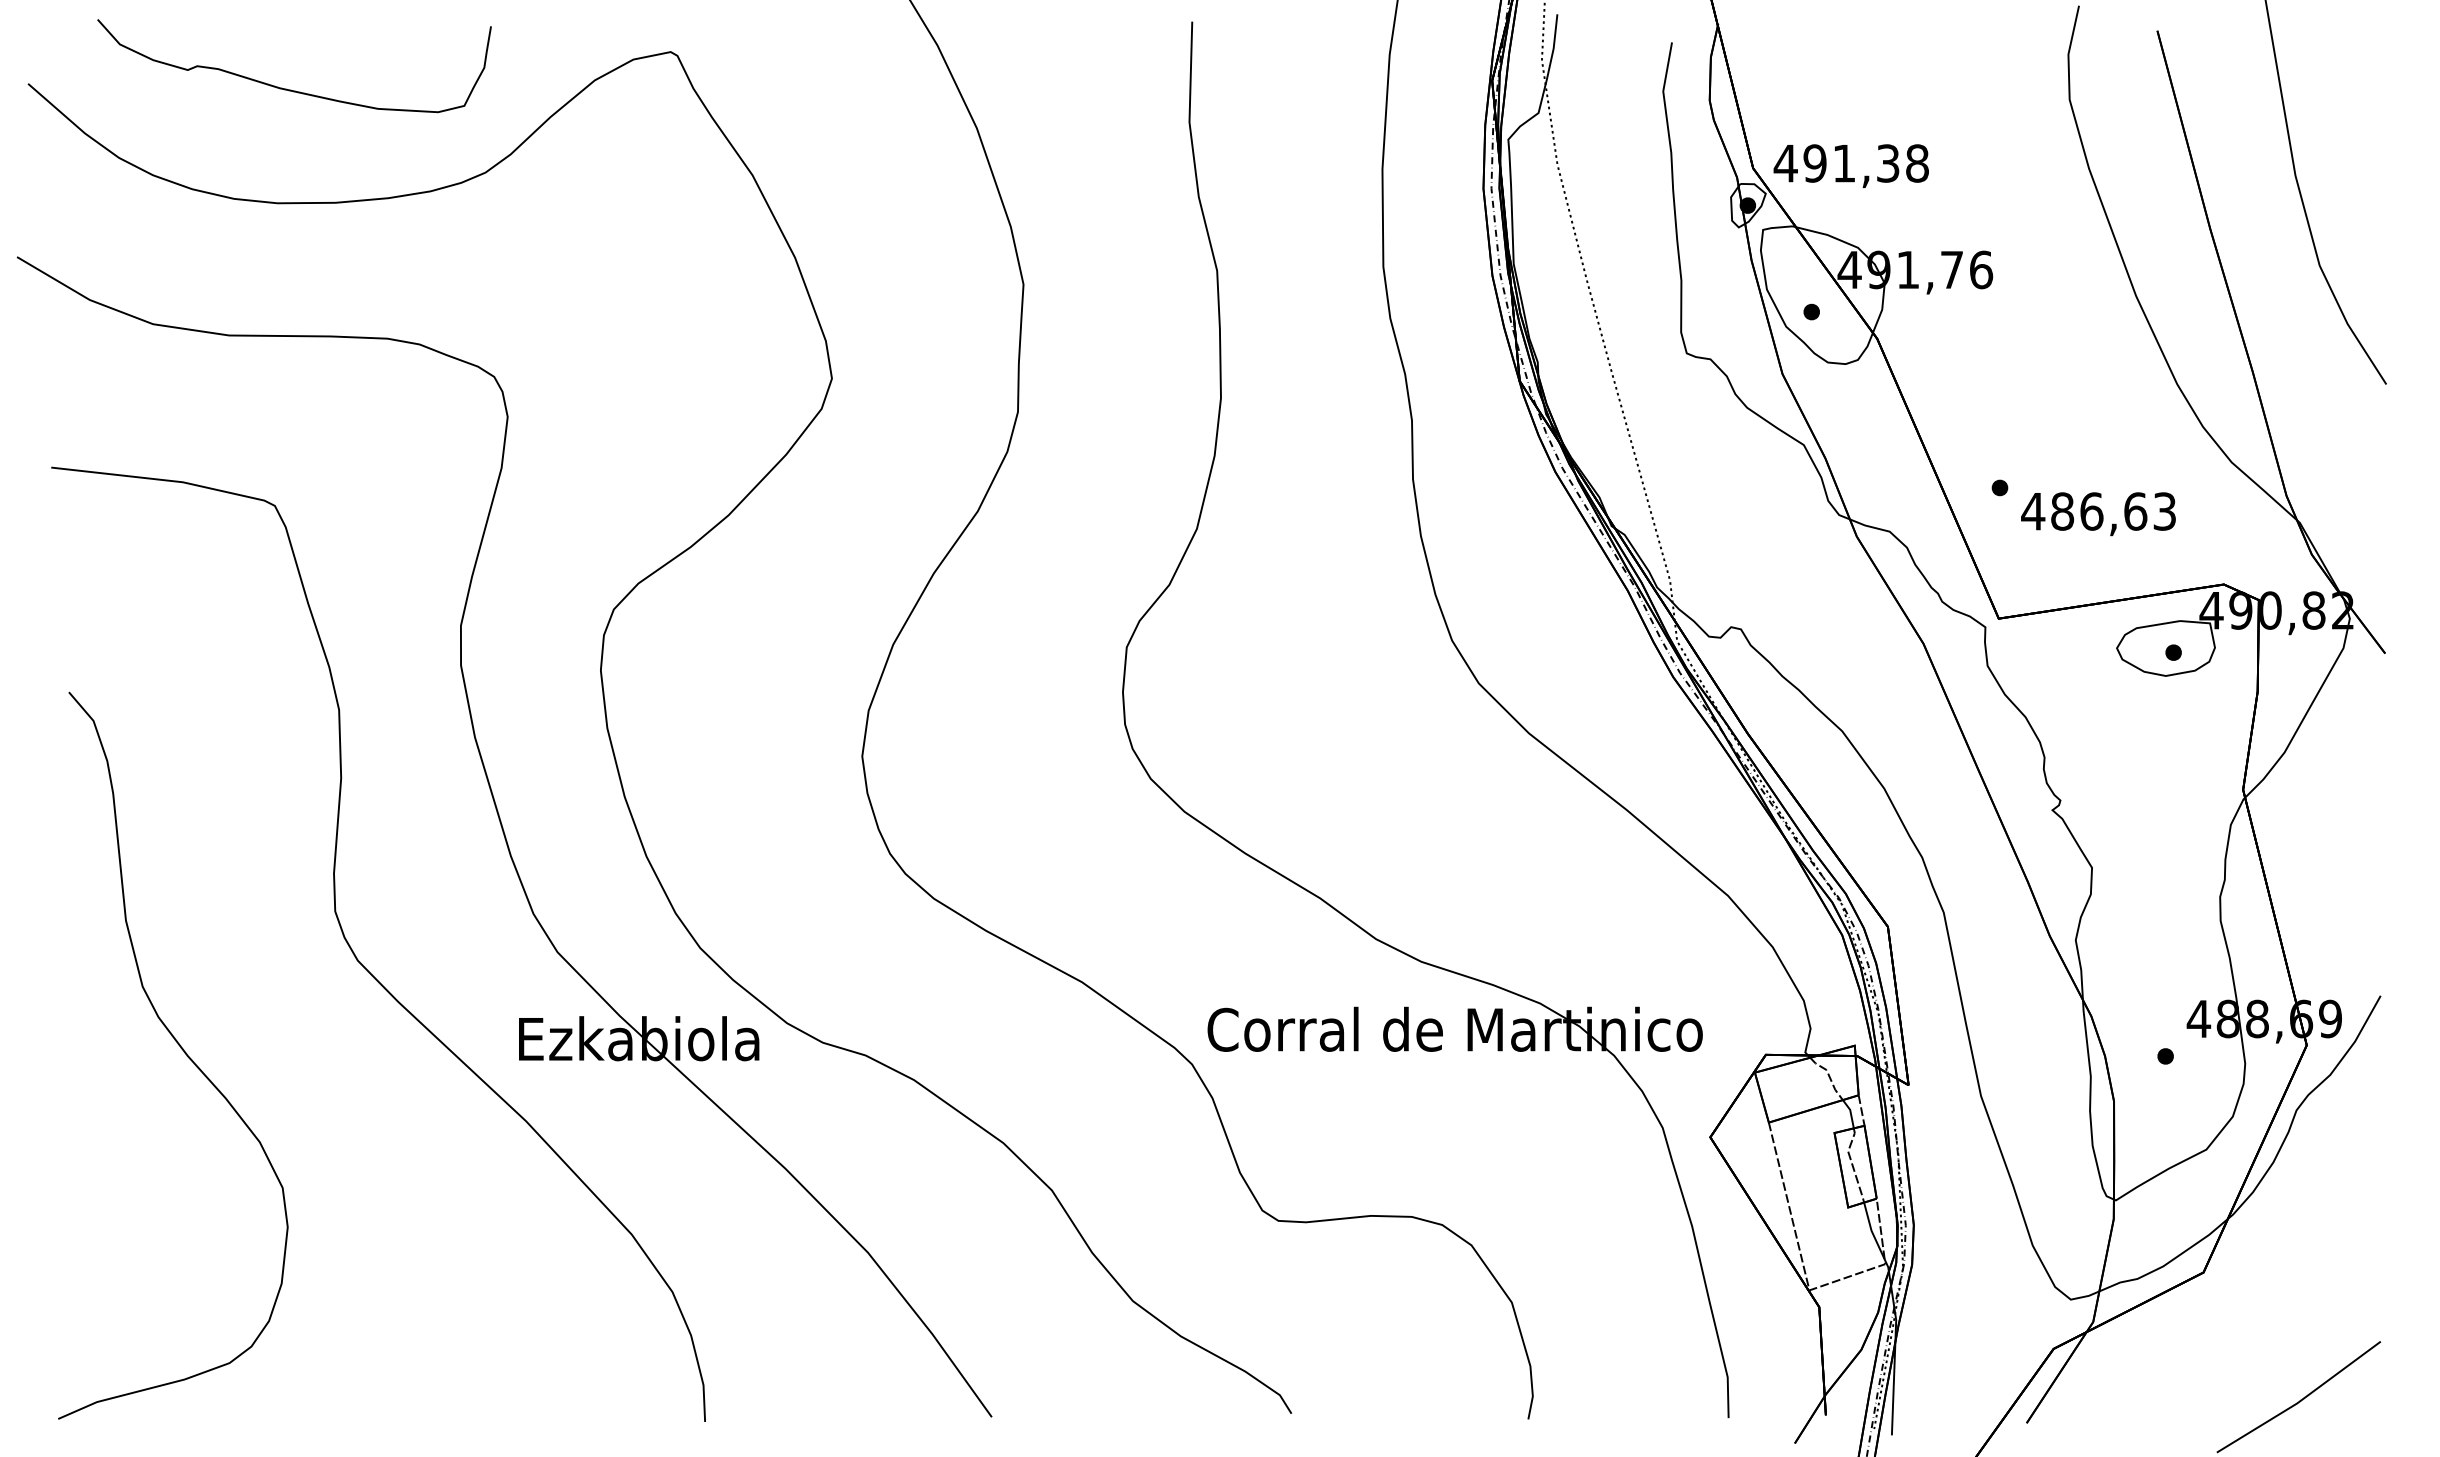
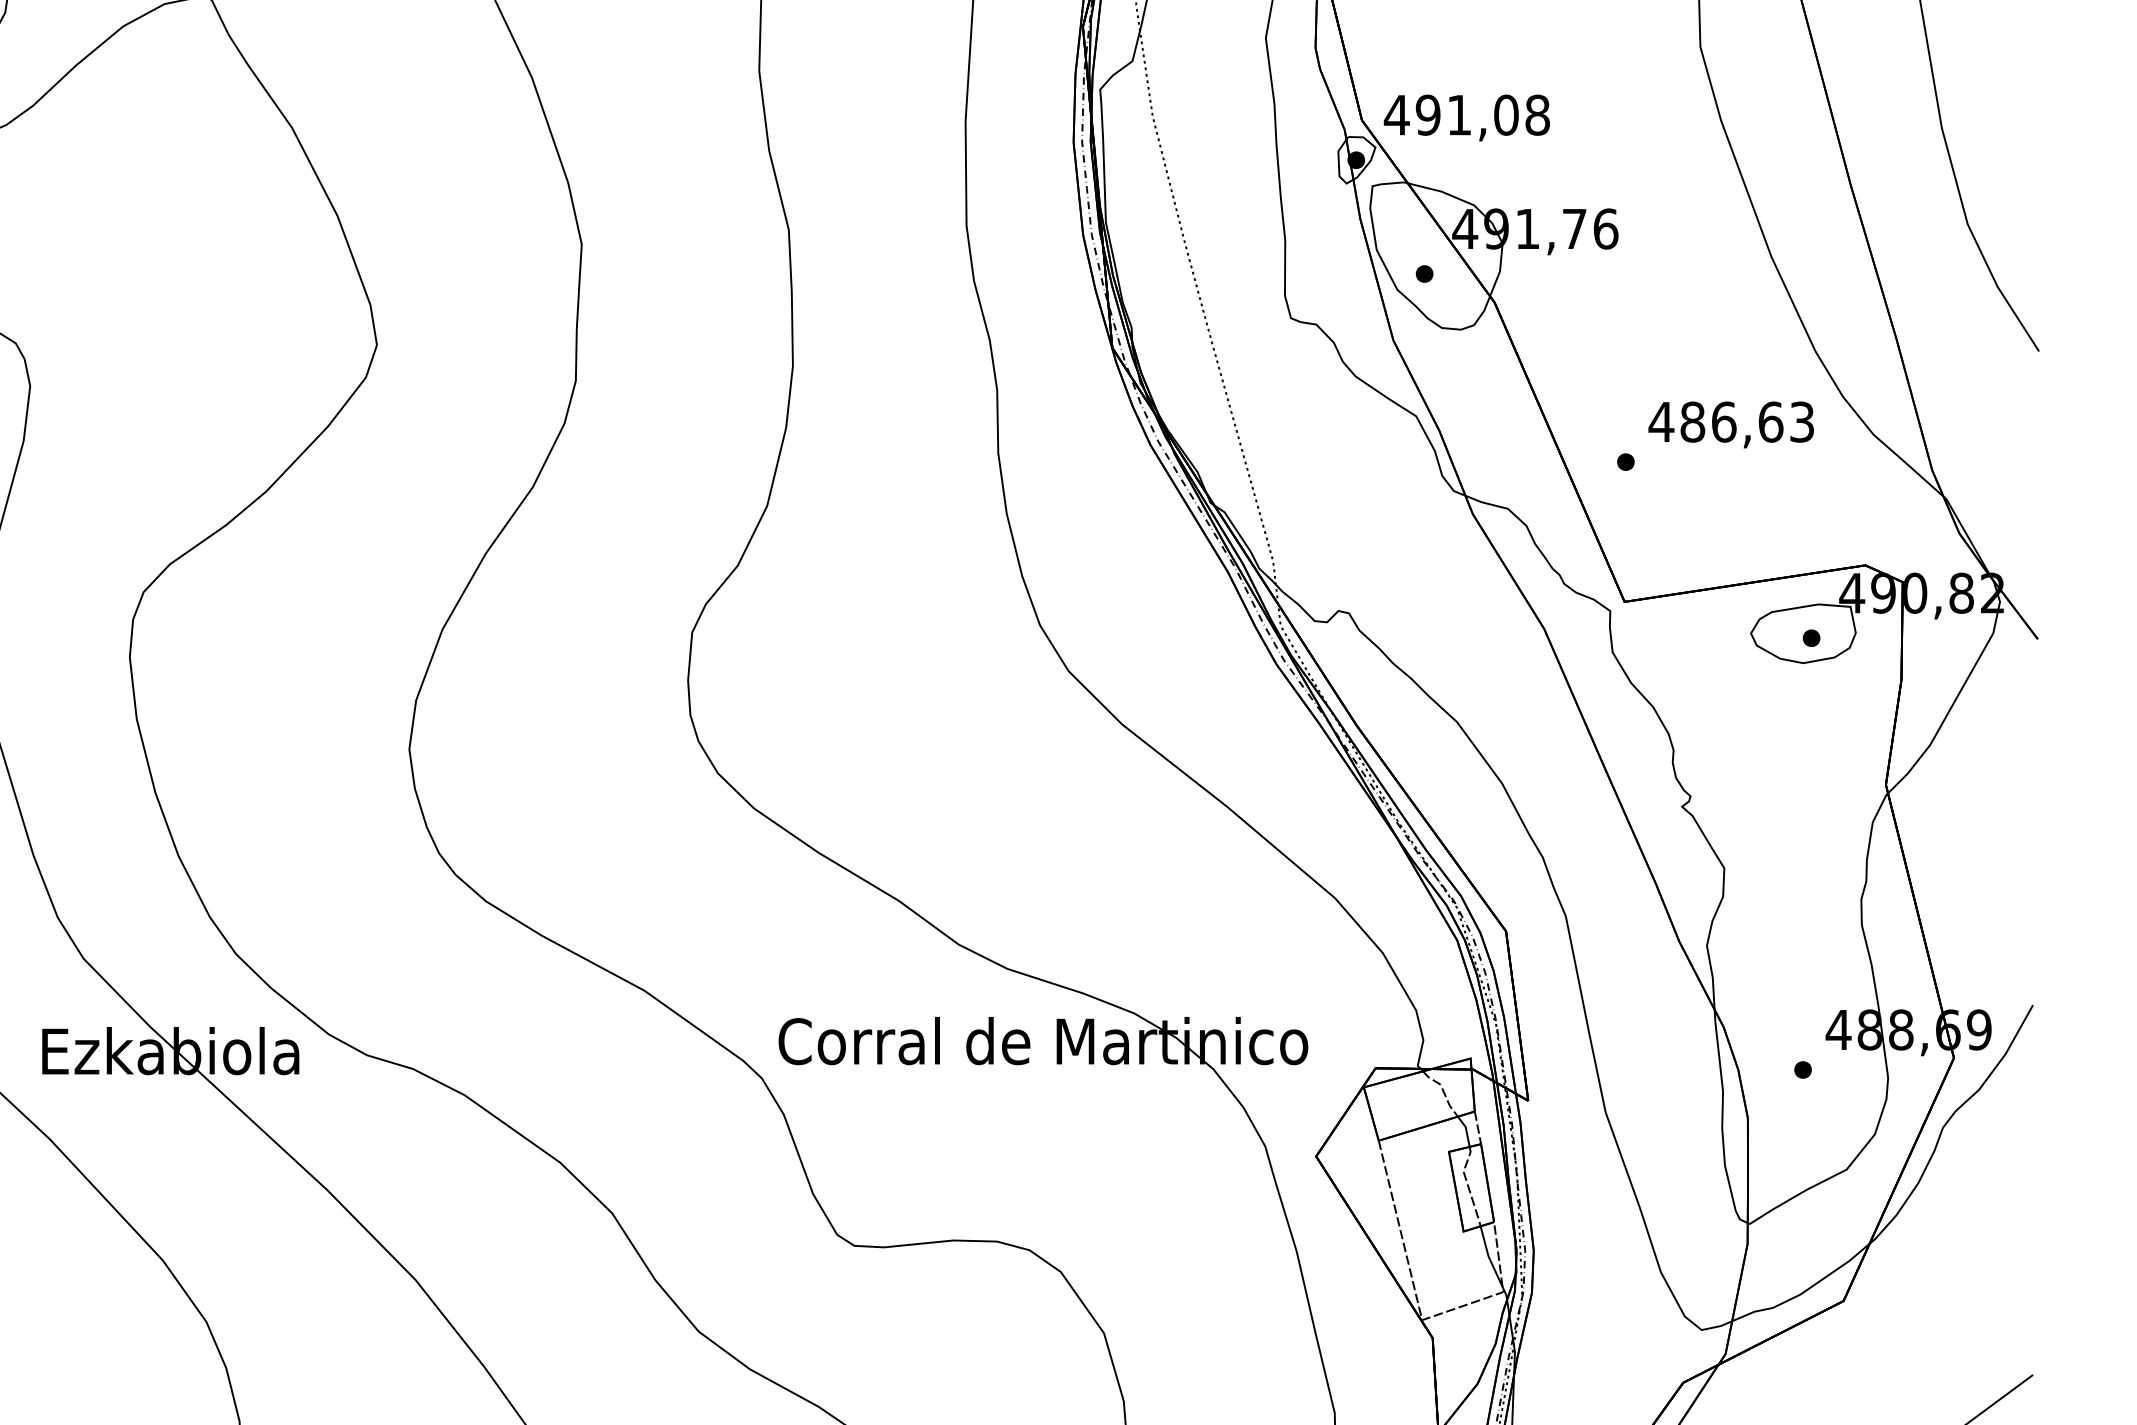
text: (1887, 163) -> (1505, 115), 491,38 -> 491,08
text: (2098, 514) -> (1731, 425), moved

